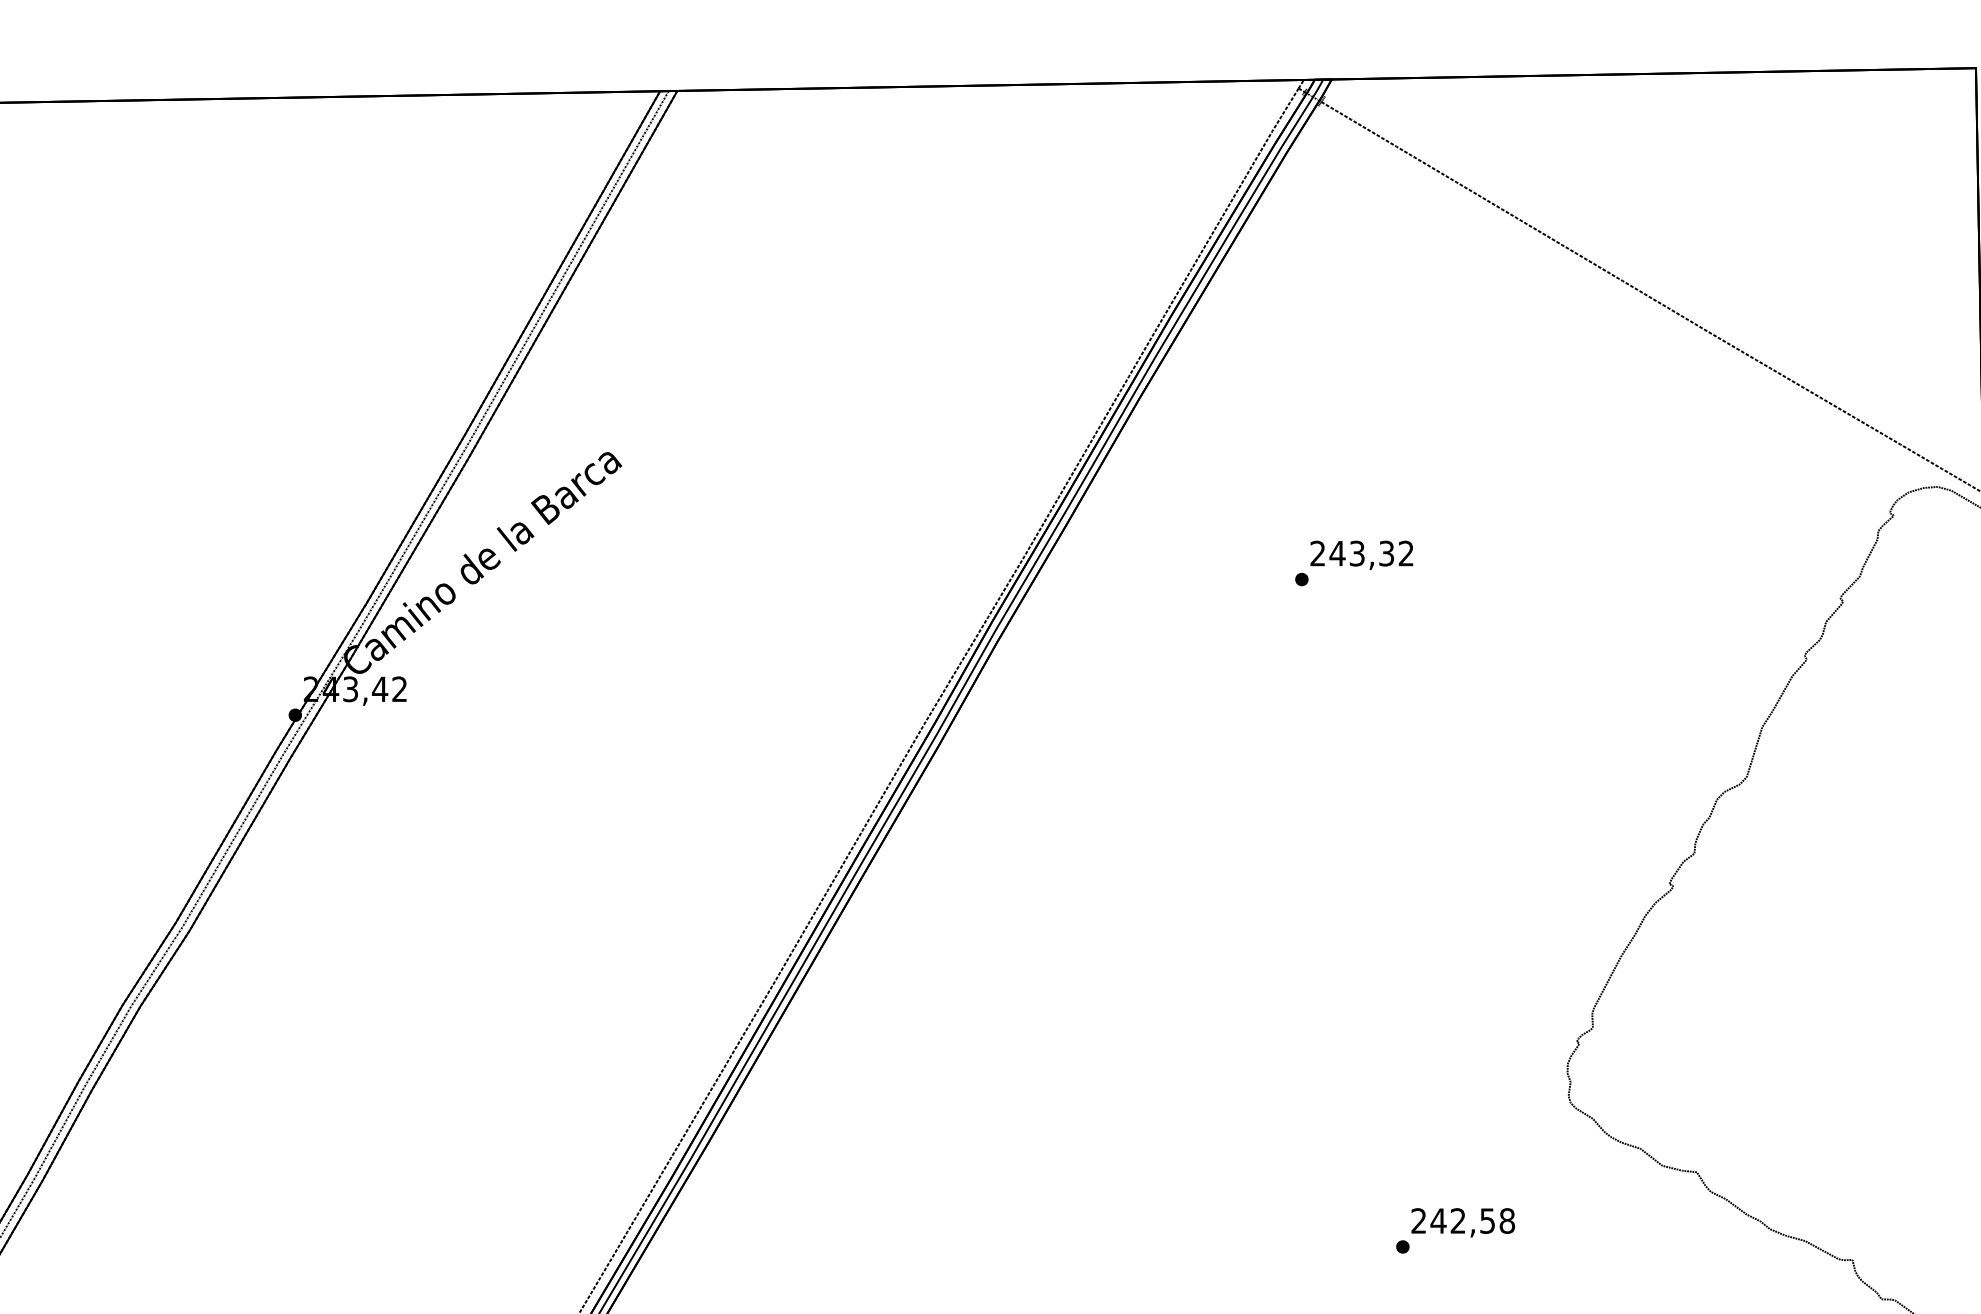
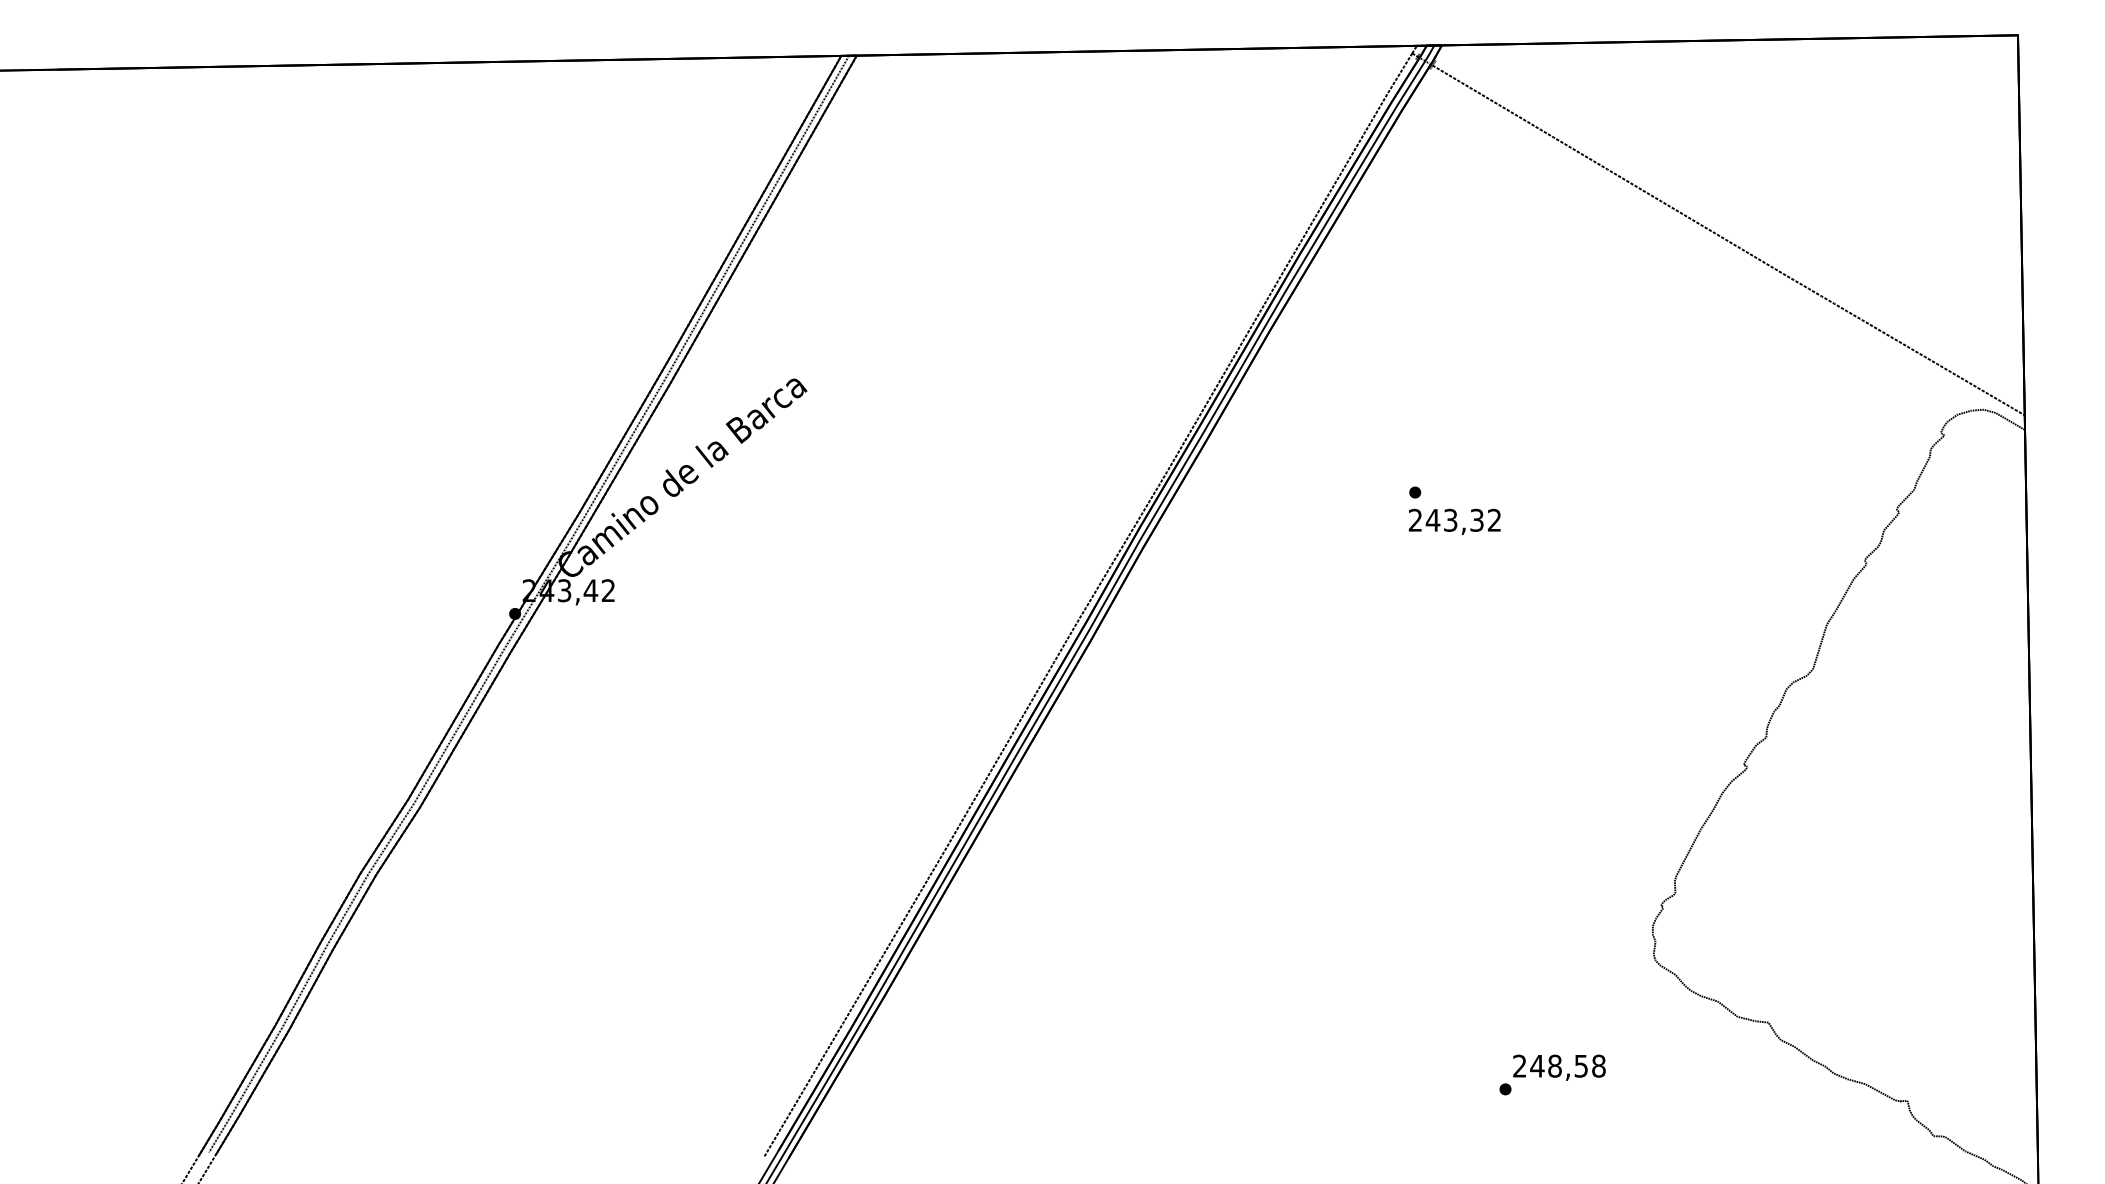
text: (1361, 554) -> (1454, 521), moved
text: (1457, 1220) -> (1554, 1065), 242,58 -> 248,58

